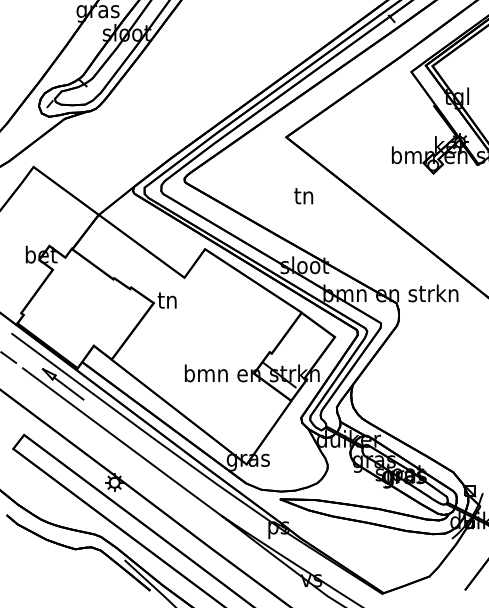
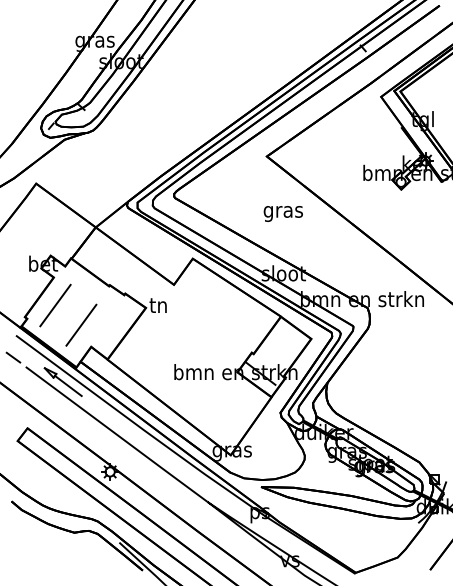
text: (303, 198) -> (282, 212), tn -> gras
line: (54, 300) -> (55, 305), added
line: (83, 321) -> (81, 324), added

